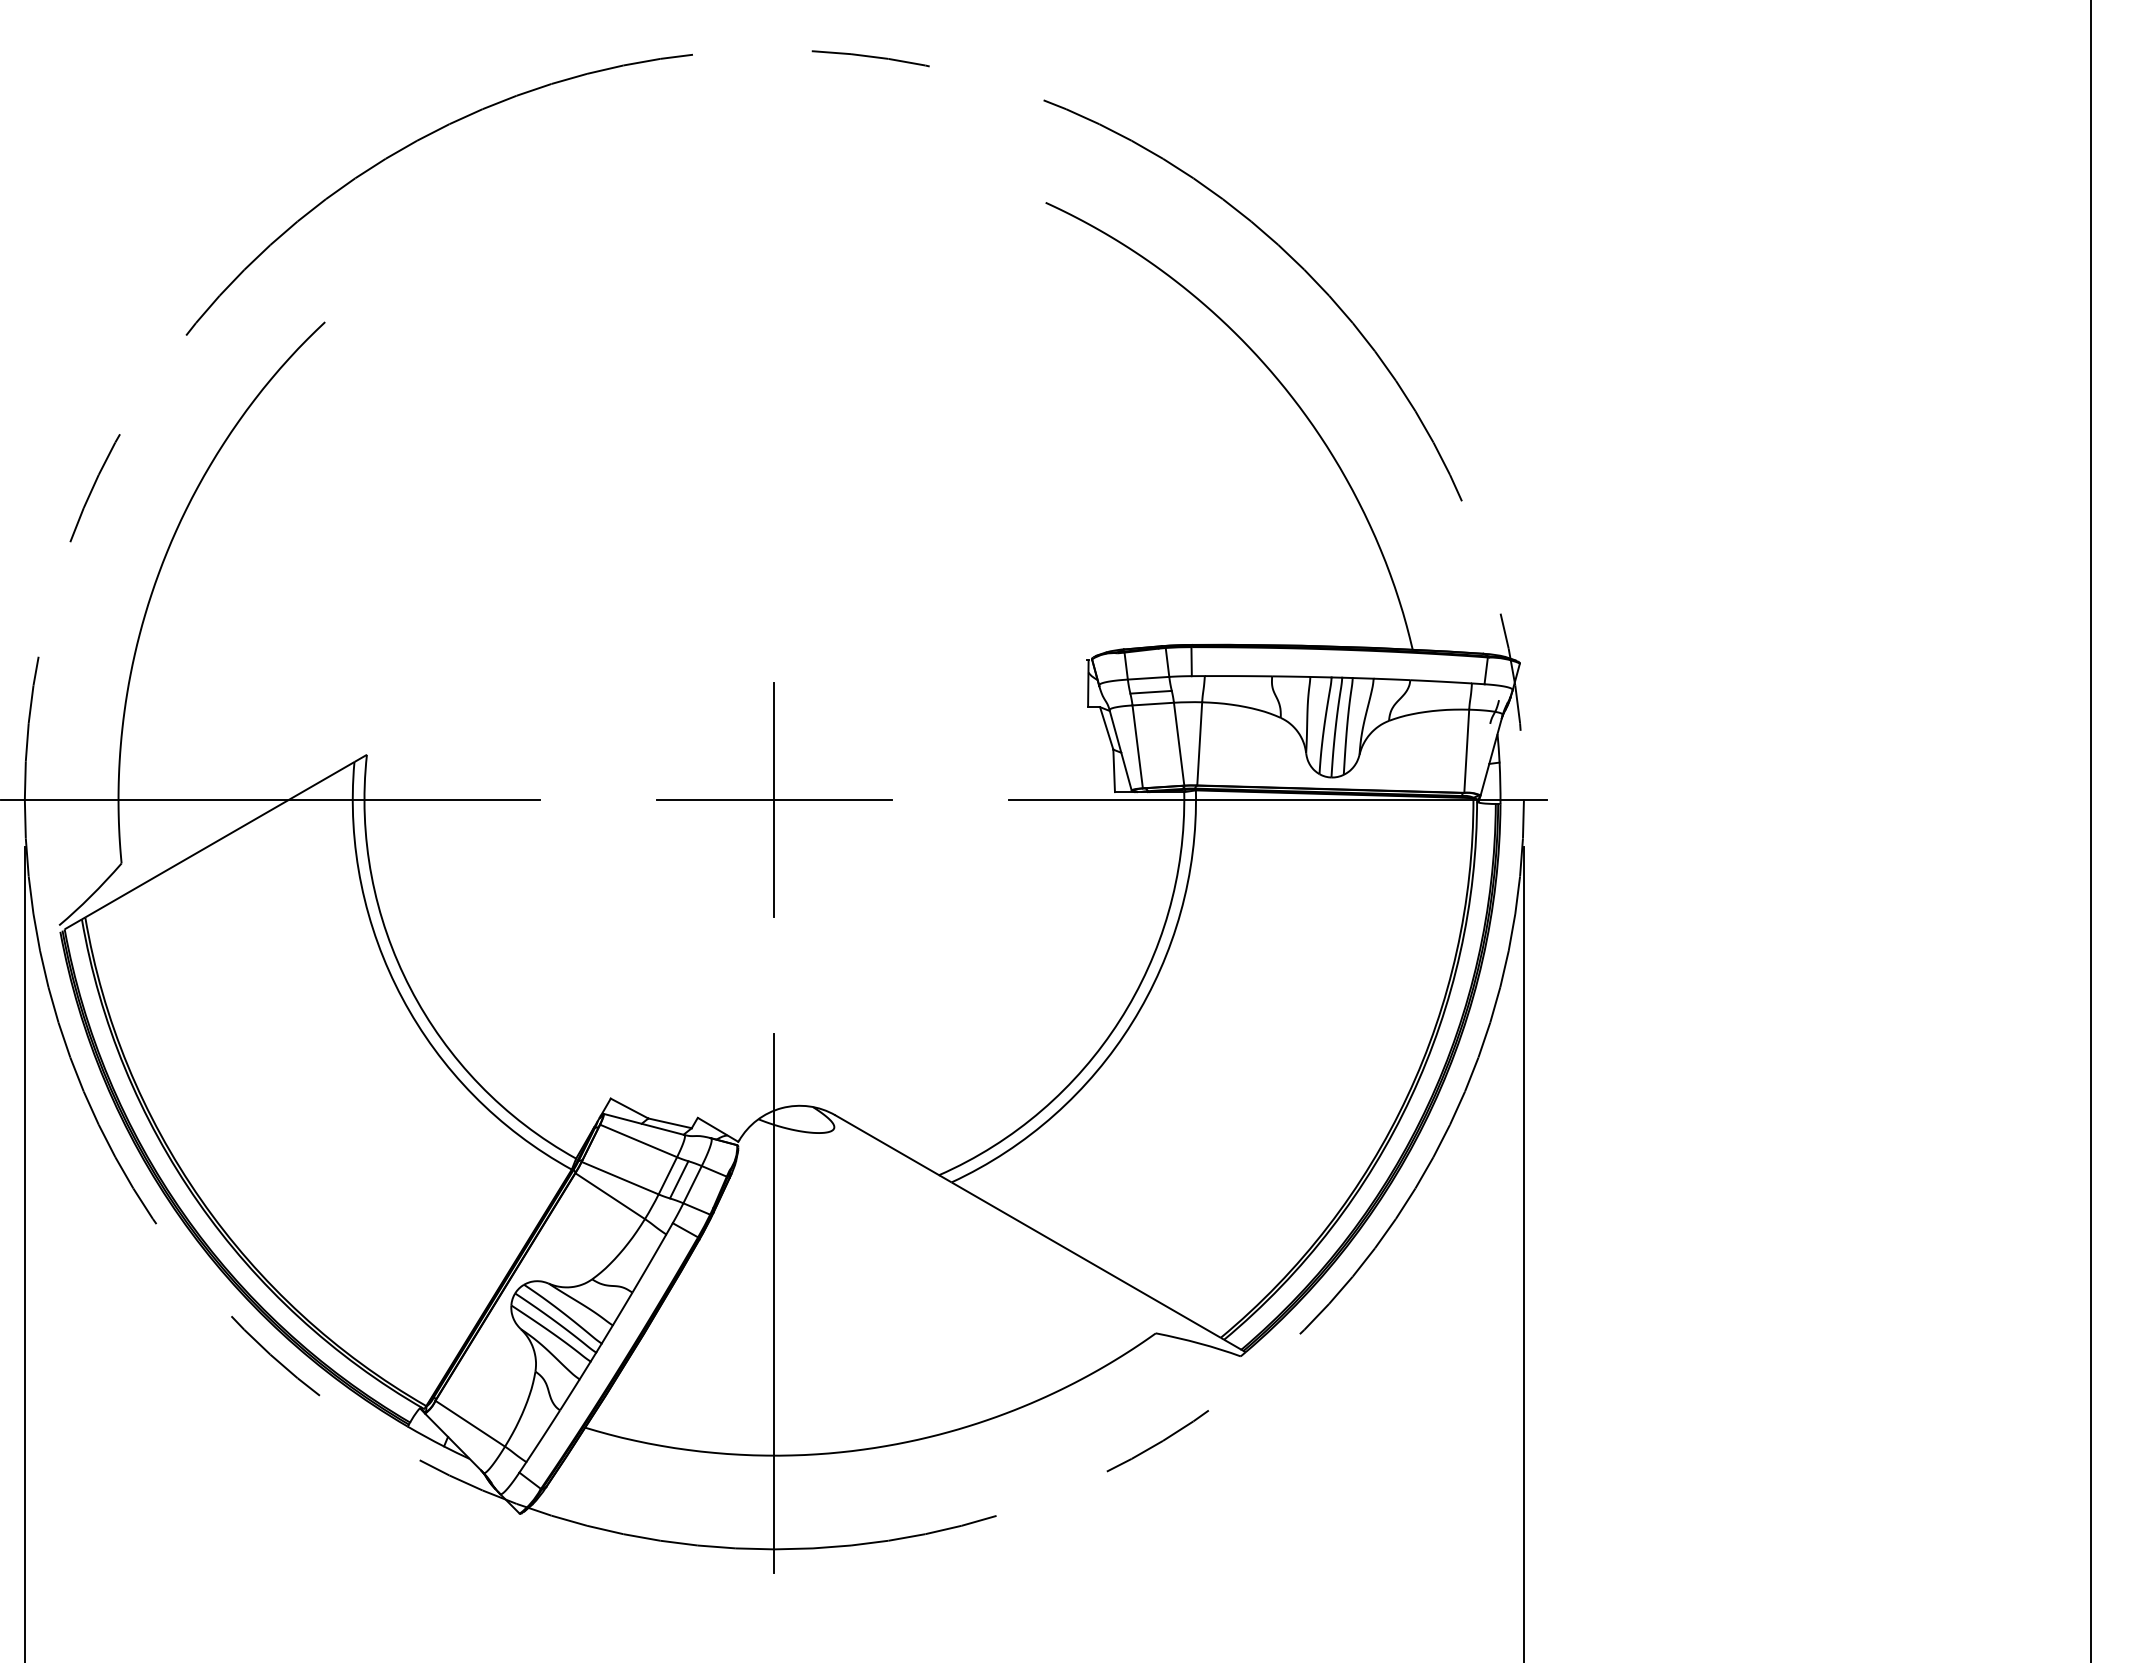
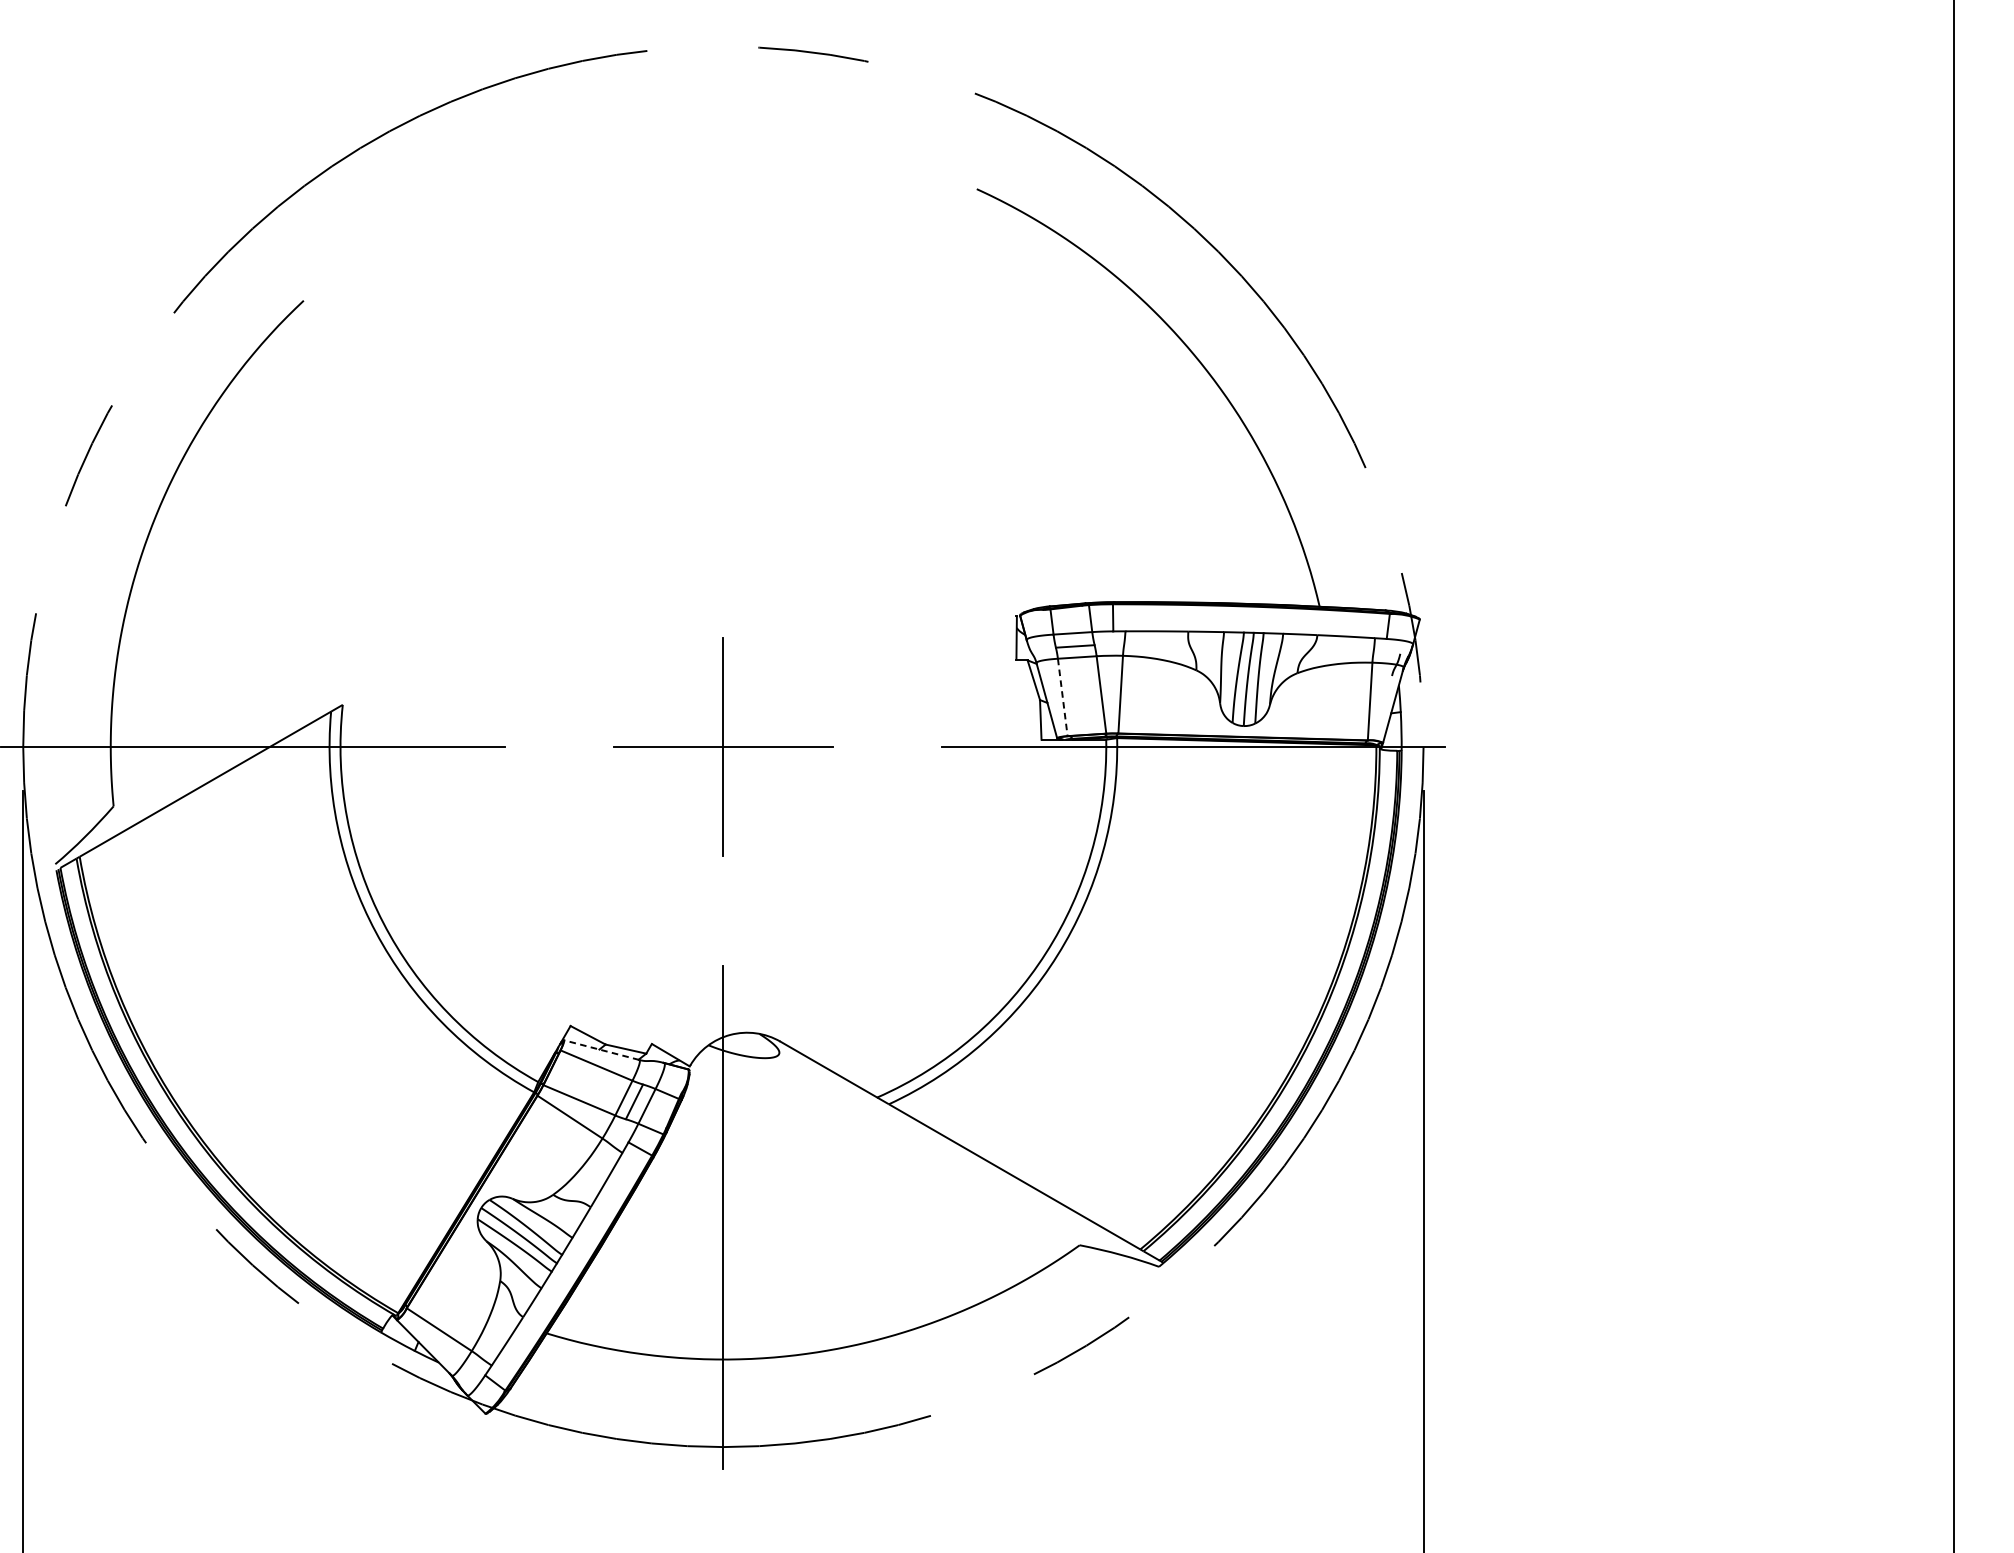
line: (1137, 746) -> (1062, 697), solid -> dashed
line: (644, 1124) -> (602, 1050), solid -> dashed

